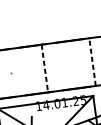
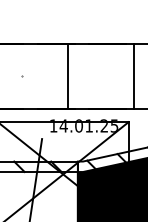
line: (92, 62) -> (133, 76), dashed -> solid
line: (44, 68) -> (68, 76), dashed -> solid

